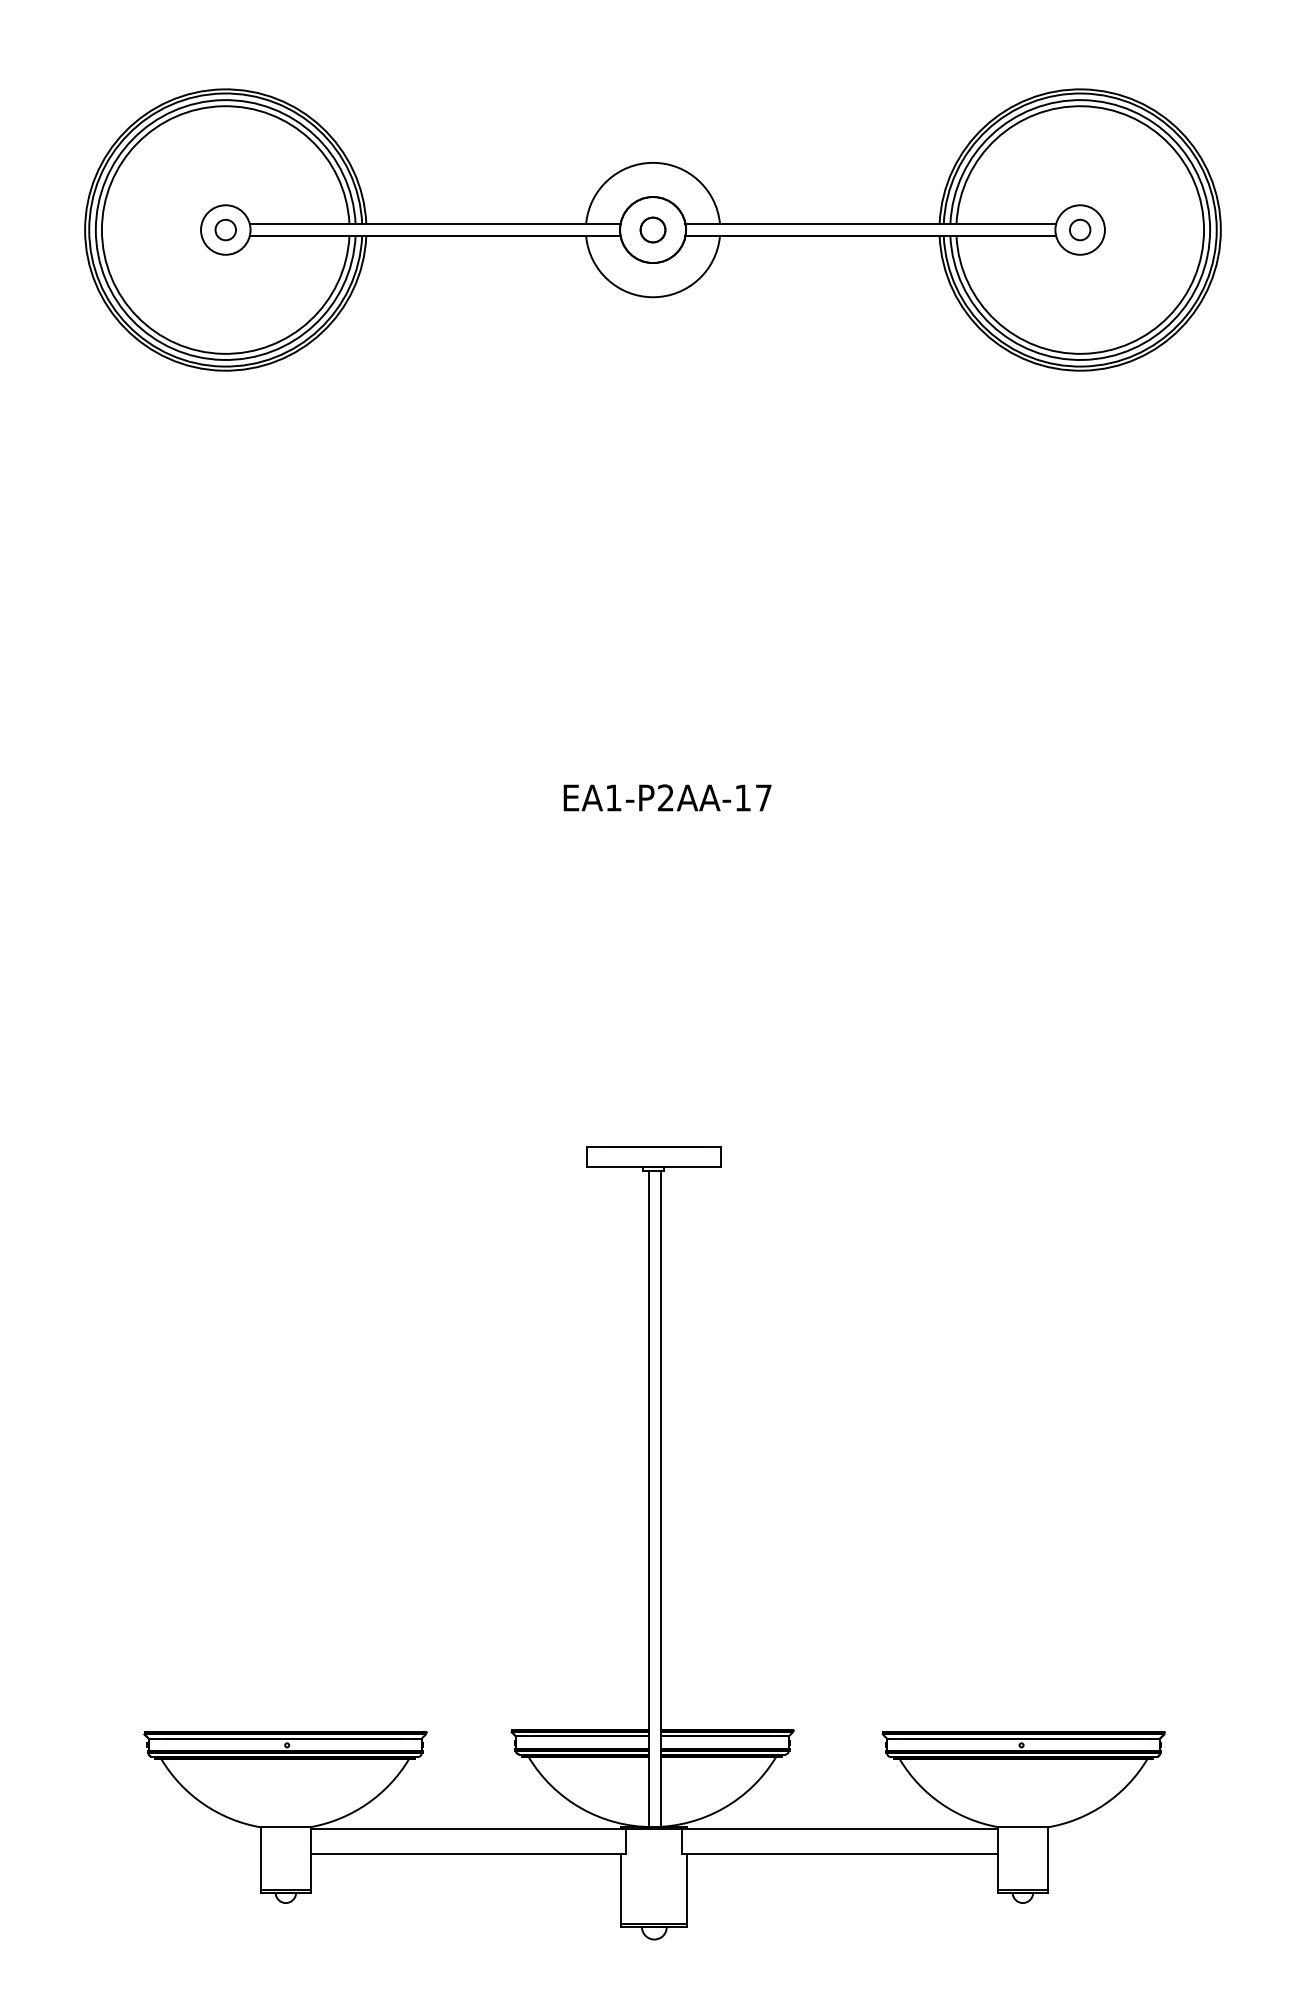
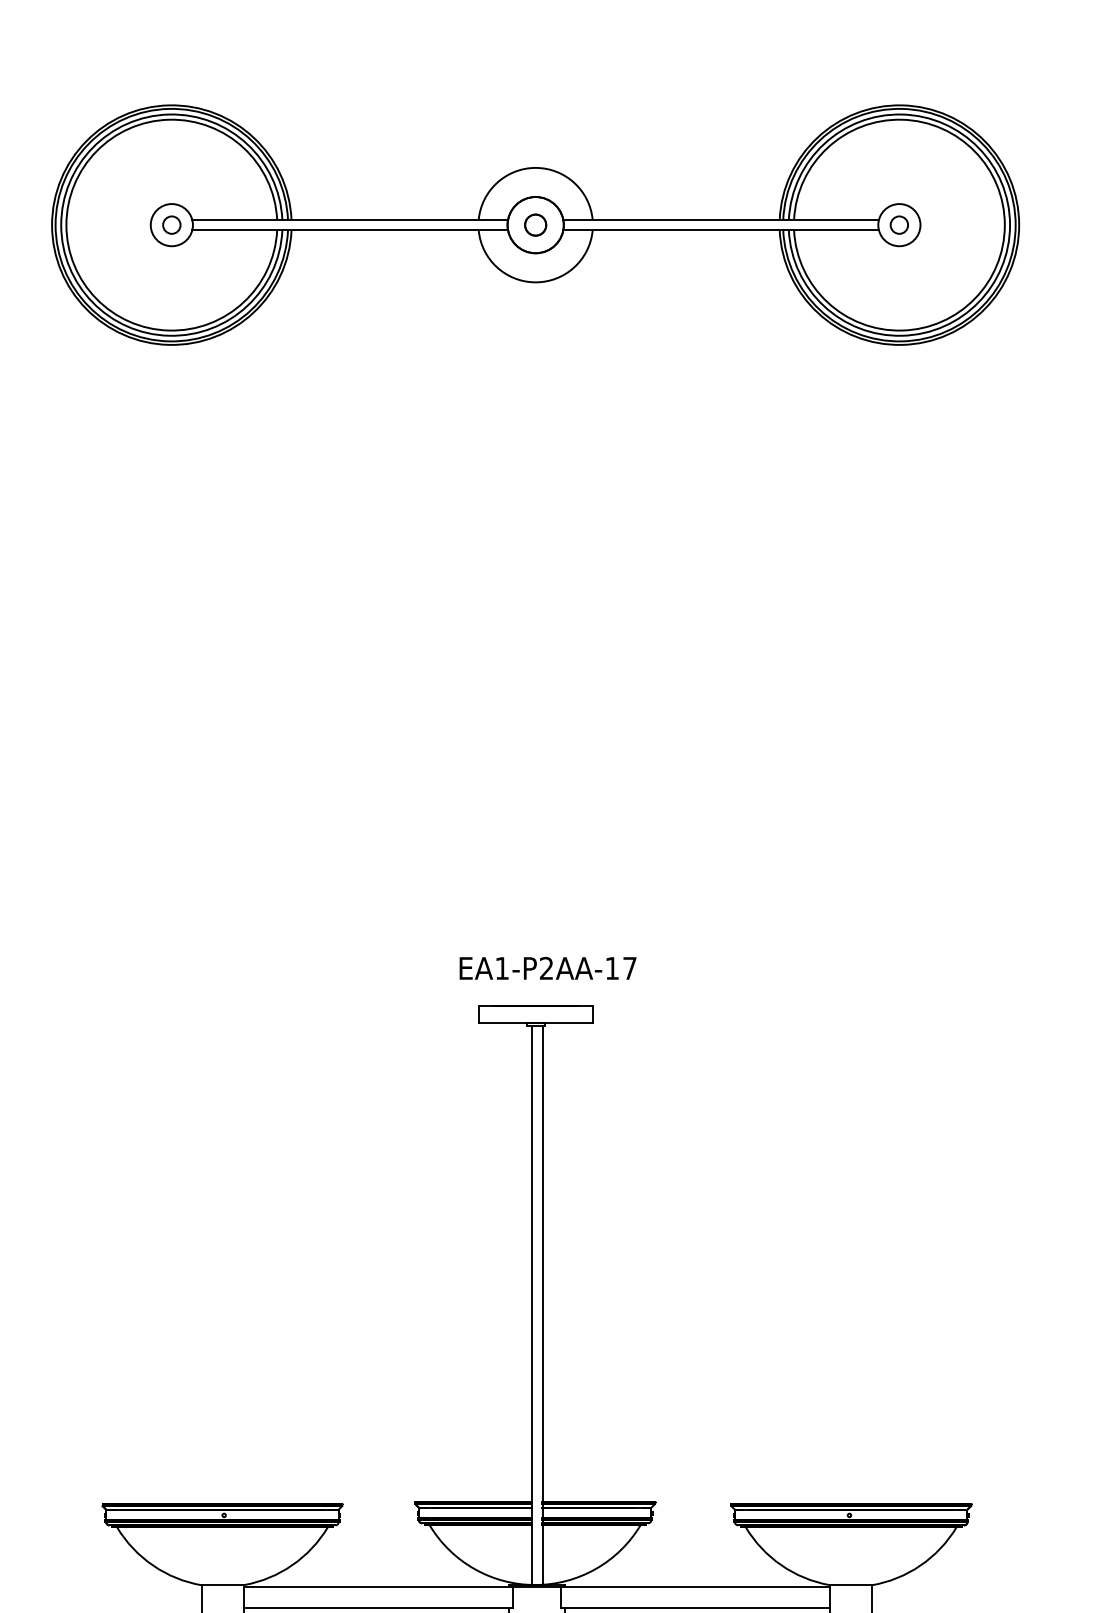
text: (667, 797) -> (547, 968), moved

